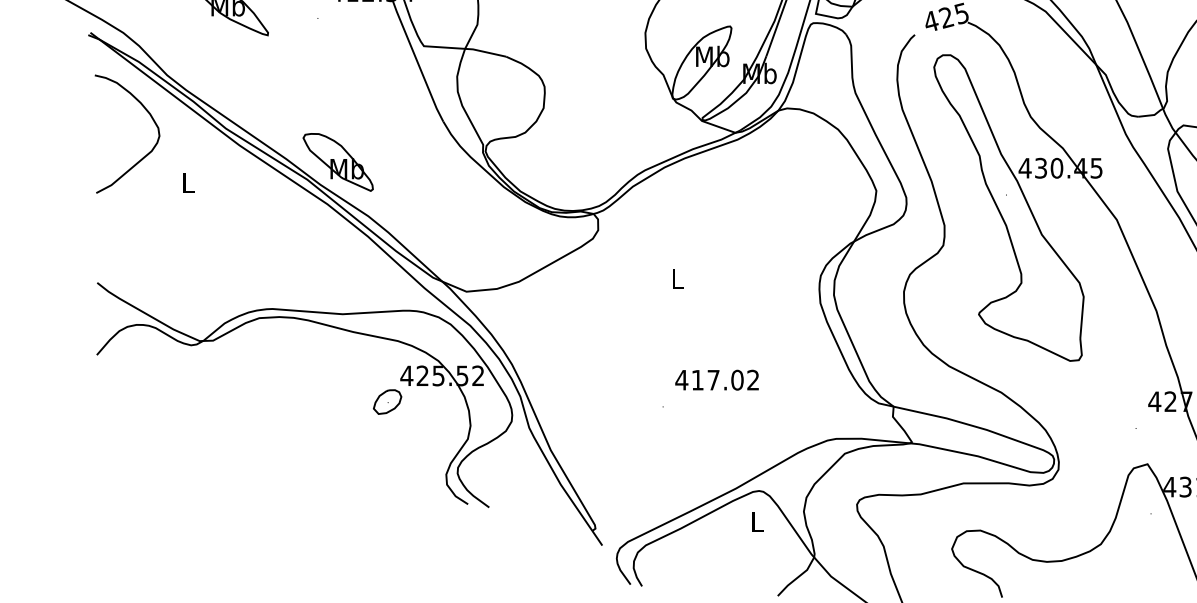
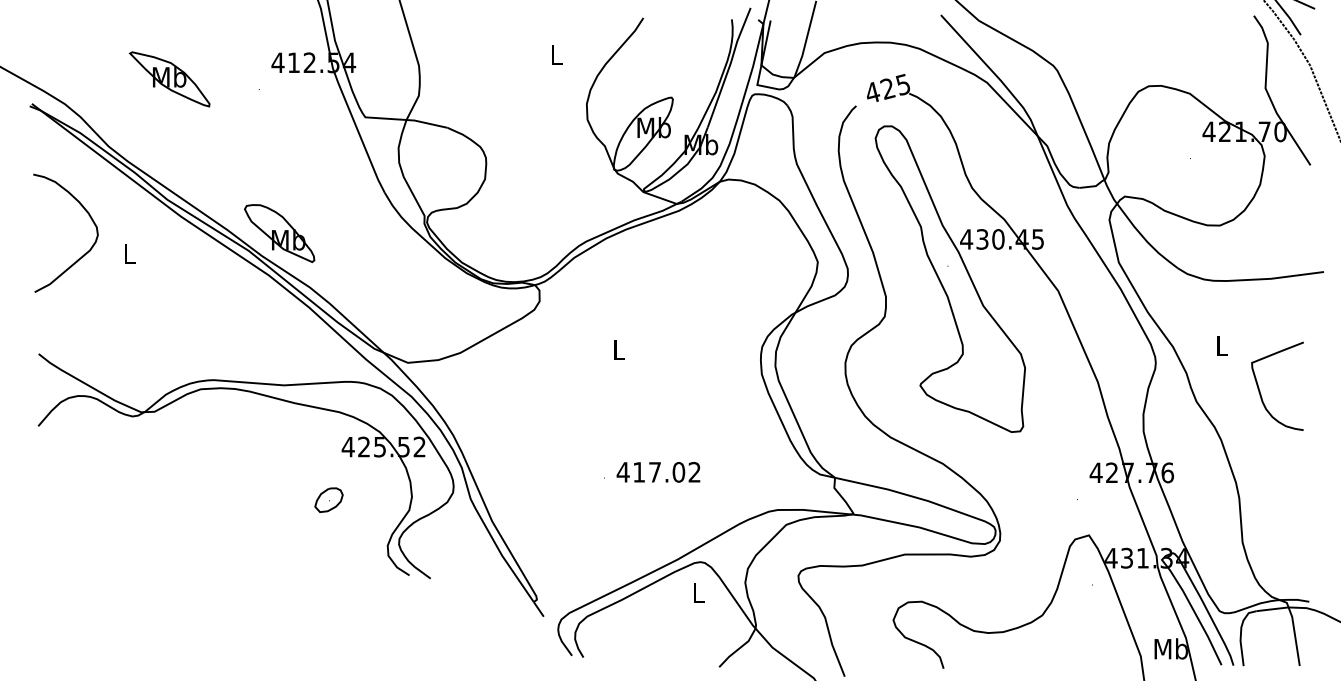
curve: (146, 154) -> (84, 253), moved
text: (717, 380) -> (658, 472), moved
part: (387, 401) -> (328, 499), moved

